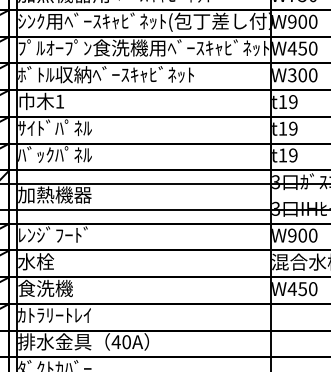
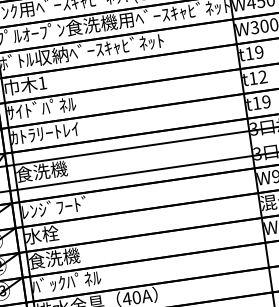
text: (293, 128) -> (263, 76), t19 -> t12
text: (54, 154) -> (44, 132), ﾊﾞｯｸﾊﾟﾈﾙ -> ｶﾄﾗﾘｰﾄﾚｲ
text: (54, 194) -> (49, 170), 加熱機器 -> 食洗機
text: (54, 314) -> (65, 281), ｶﾄﾗﾘｰﾄﾚｲ -> ﾊﾞｯｸﾊﾟﾈﾙ

